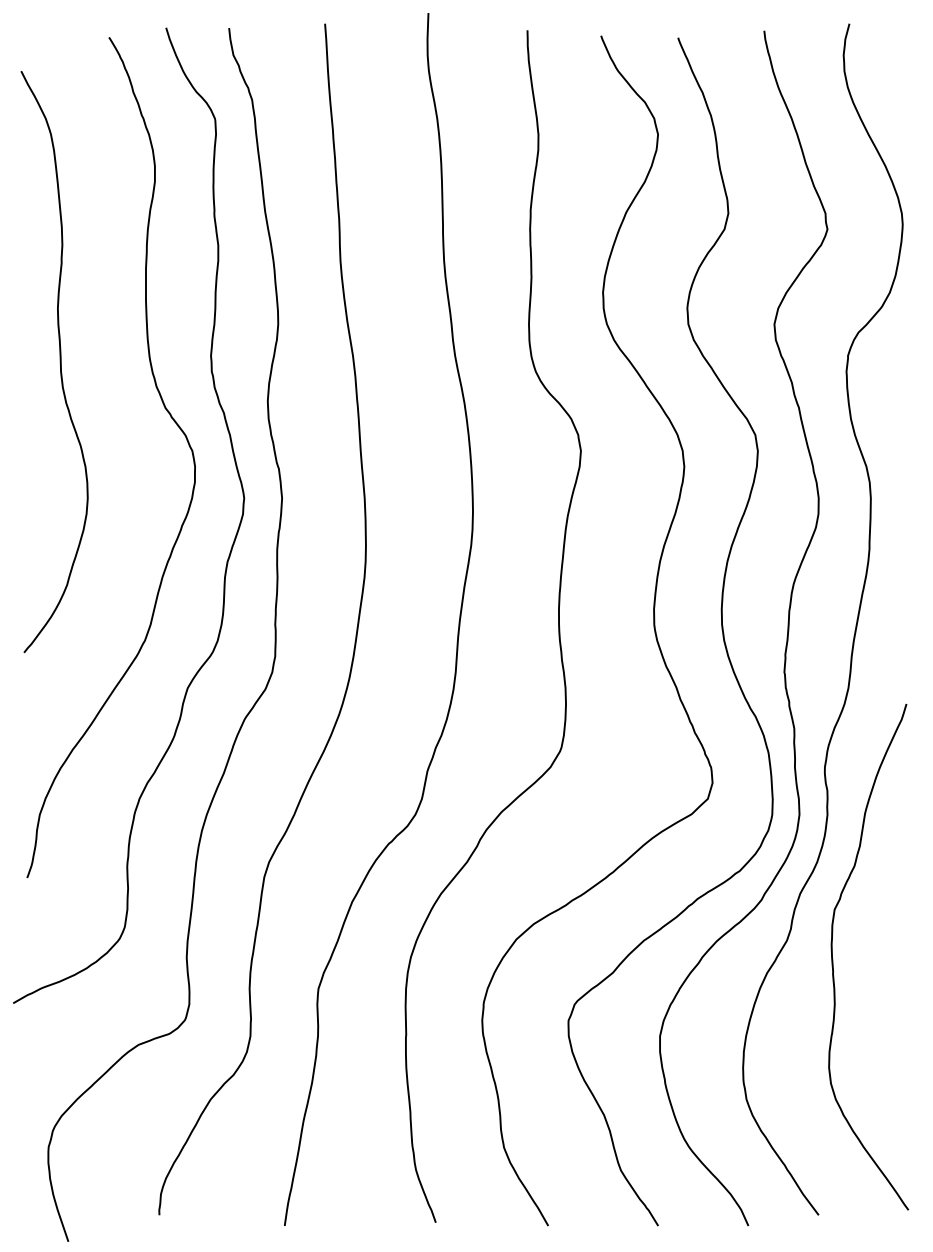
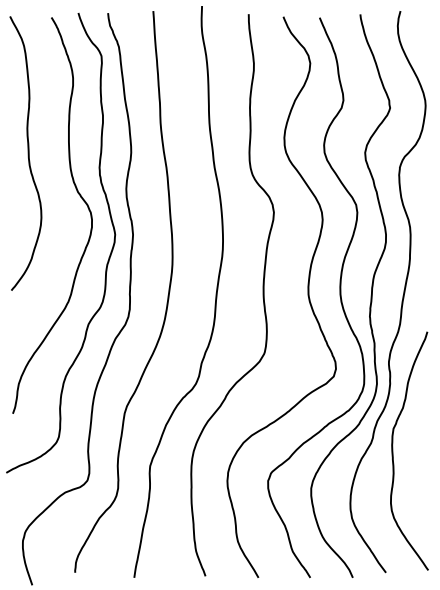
curve: (58, 361) -> (27, 153), moved

